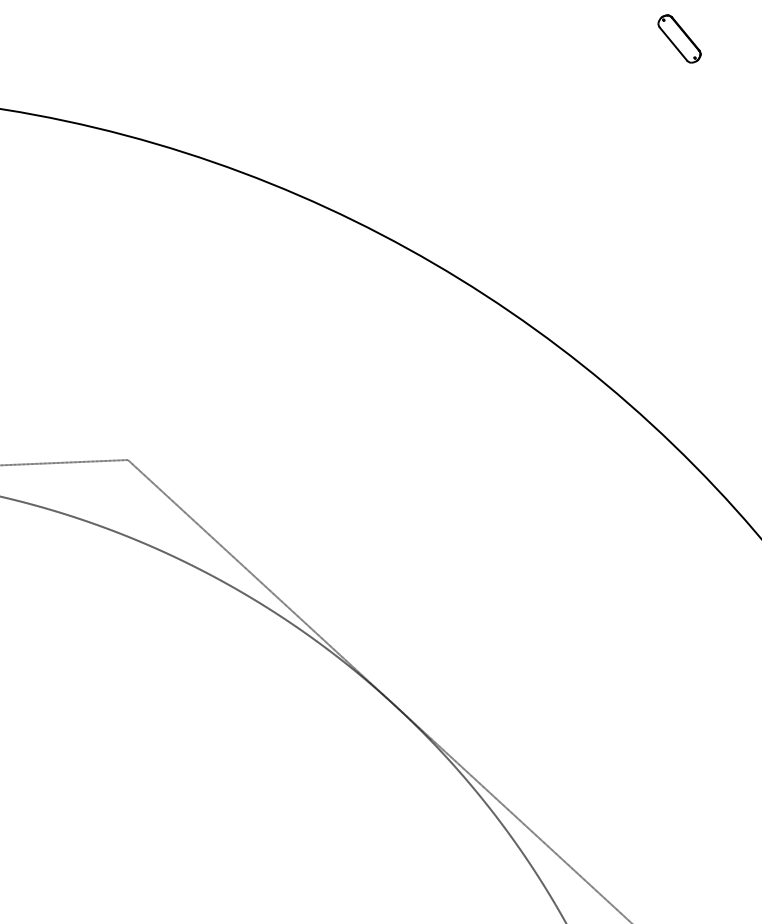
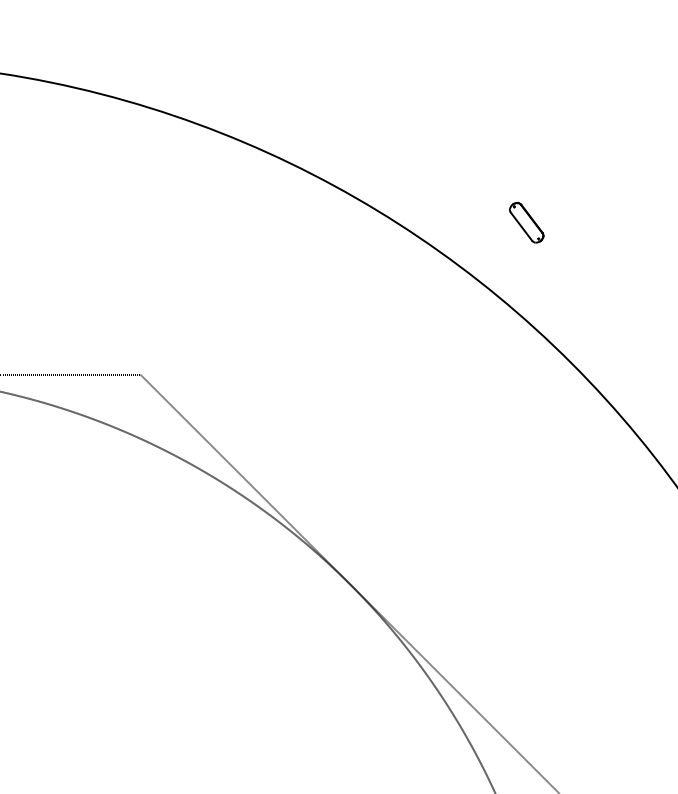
part: (679, 38) -> (526, 222), moved

